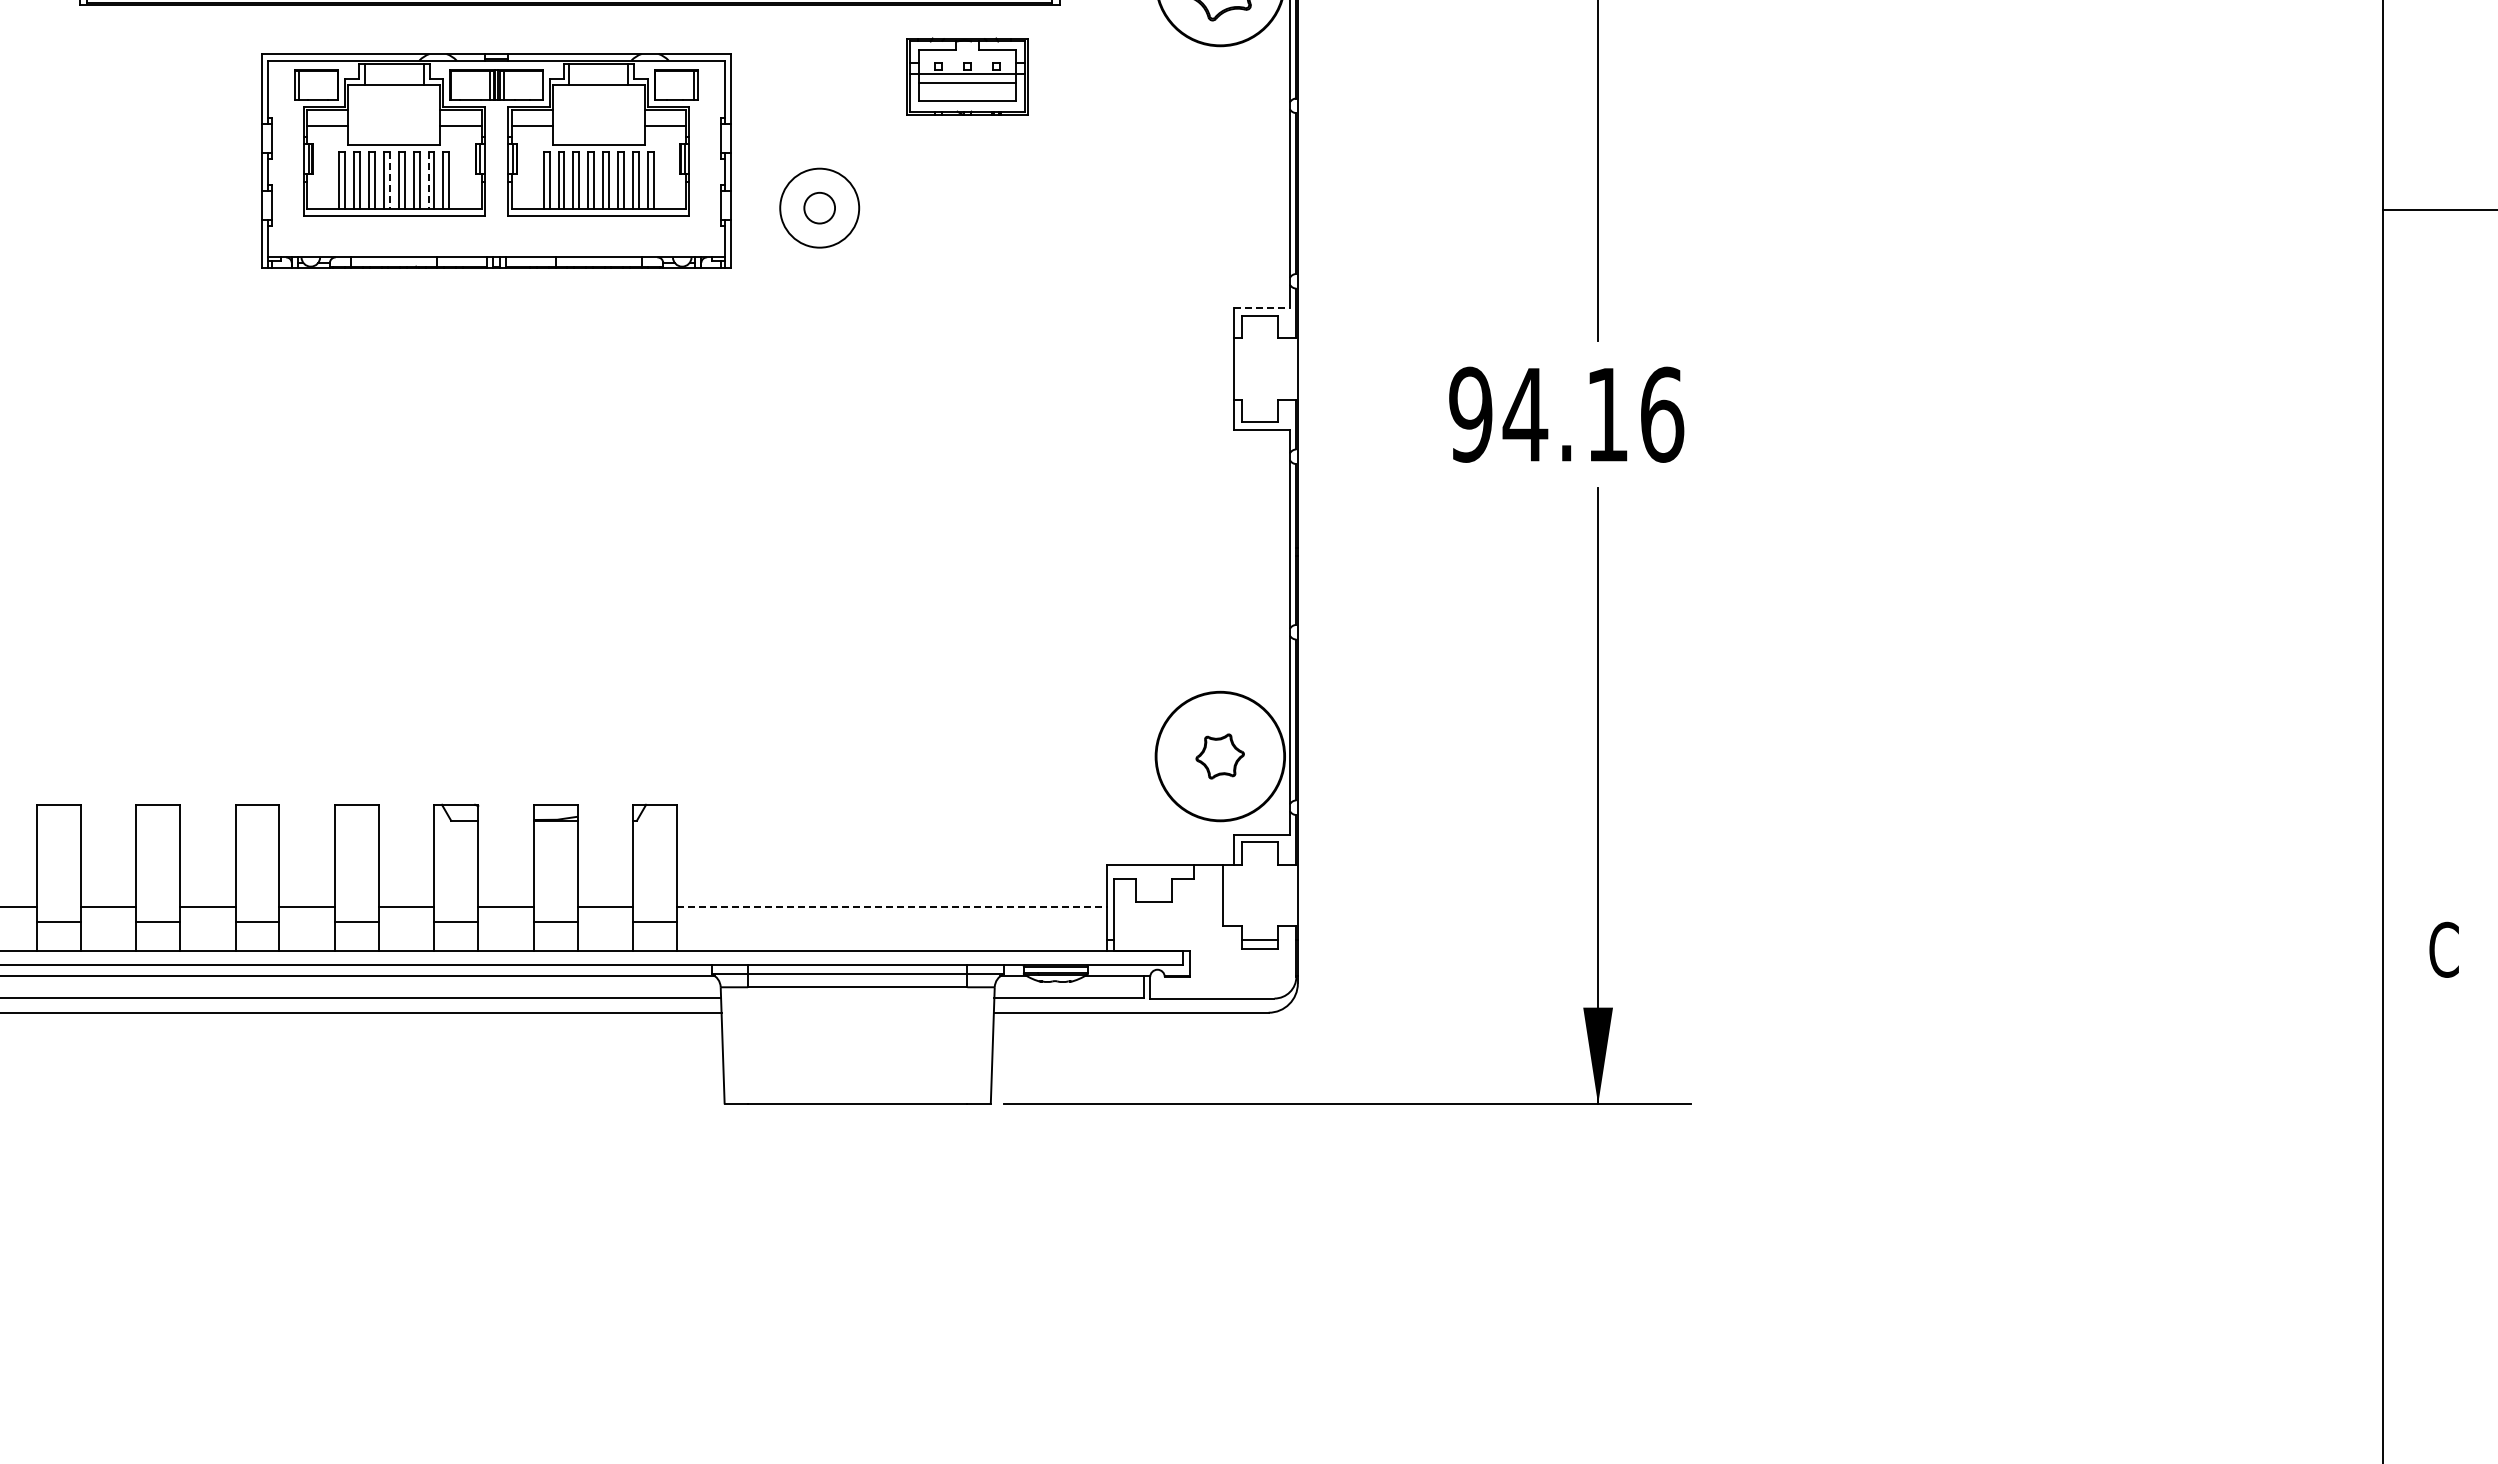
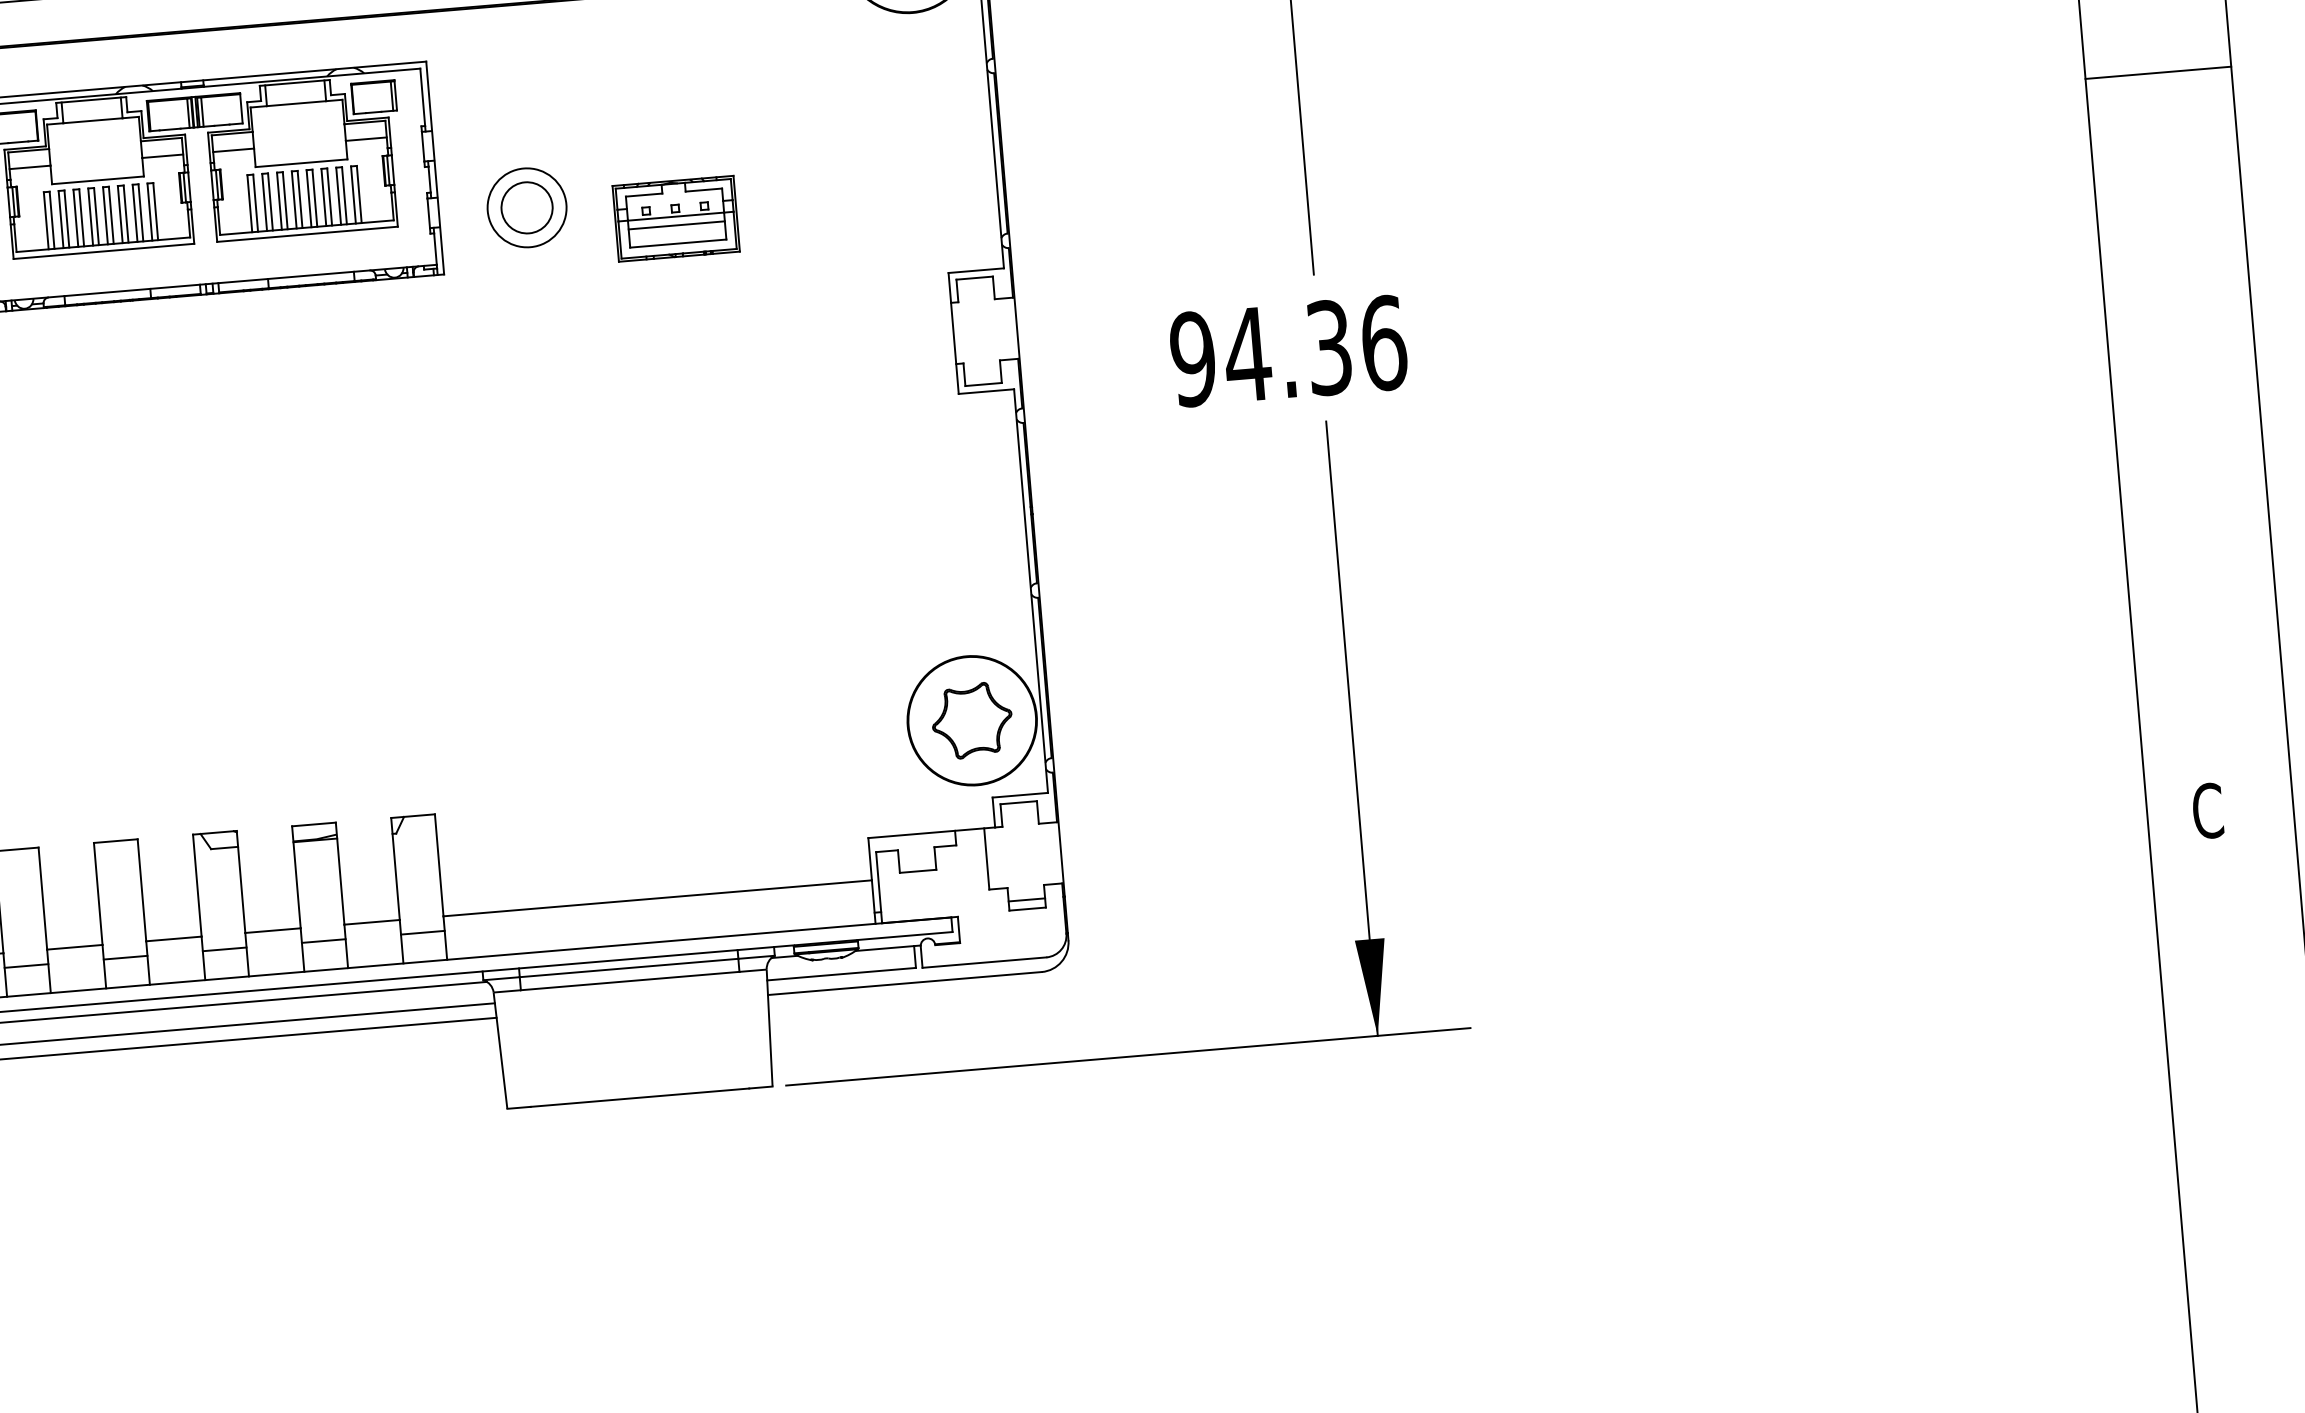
part: (967, 76) -> (676, 218), moved
line: (389, 180) -> (96, 216), dashed -> solid
line: (428, 180) -> (134, 213), dashed -> solid
circle: (819, 207) -> (526, 207), size x1.67
line: (1262, 308) -> (976, 270), dashed -> solid
text: (1607, 414) -> (1329, 347), 94.16 -> 94.36
part: (1219, 756) -> (971, 720), size x1.67
line: (892, 907) -> (658, 898), dashed -> solid

